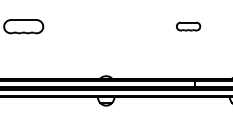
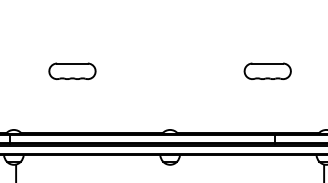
part: (188, 25) -> (267, 70), size x1.67

